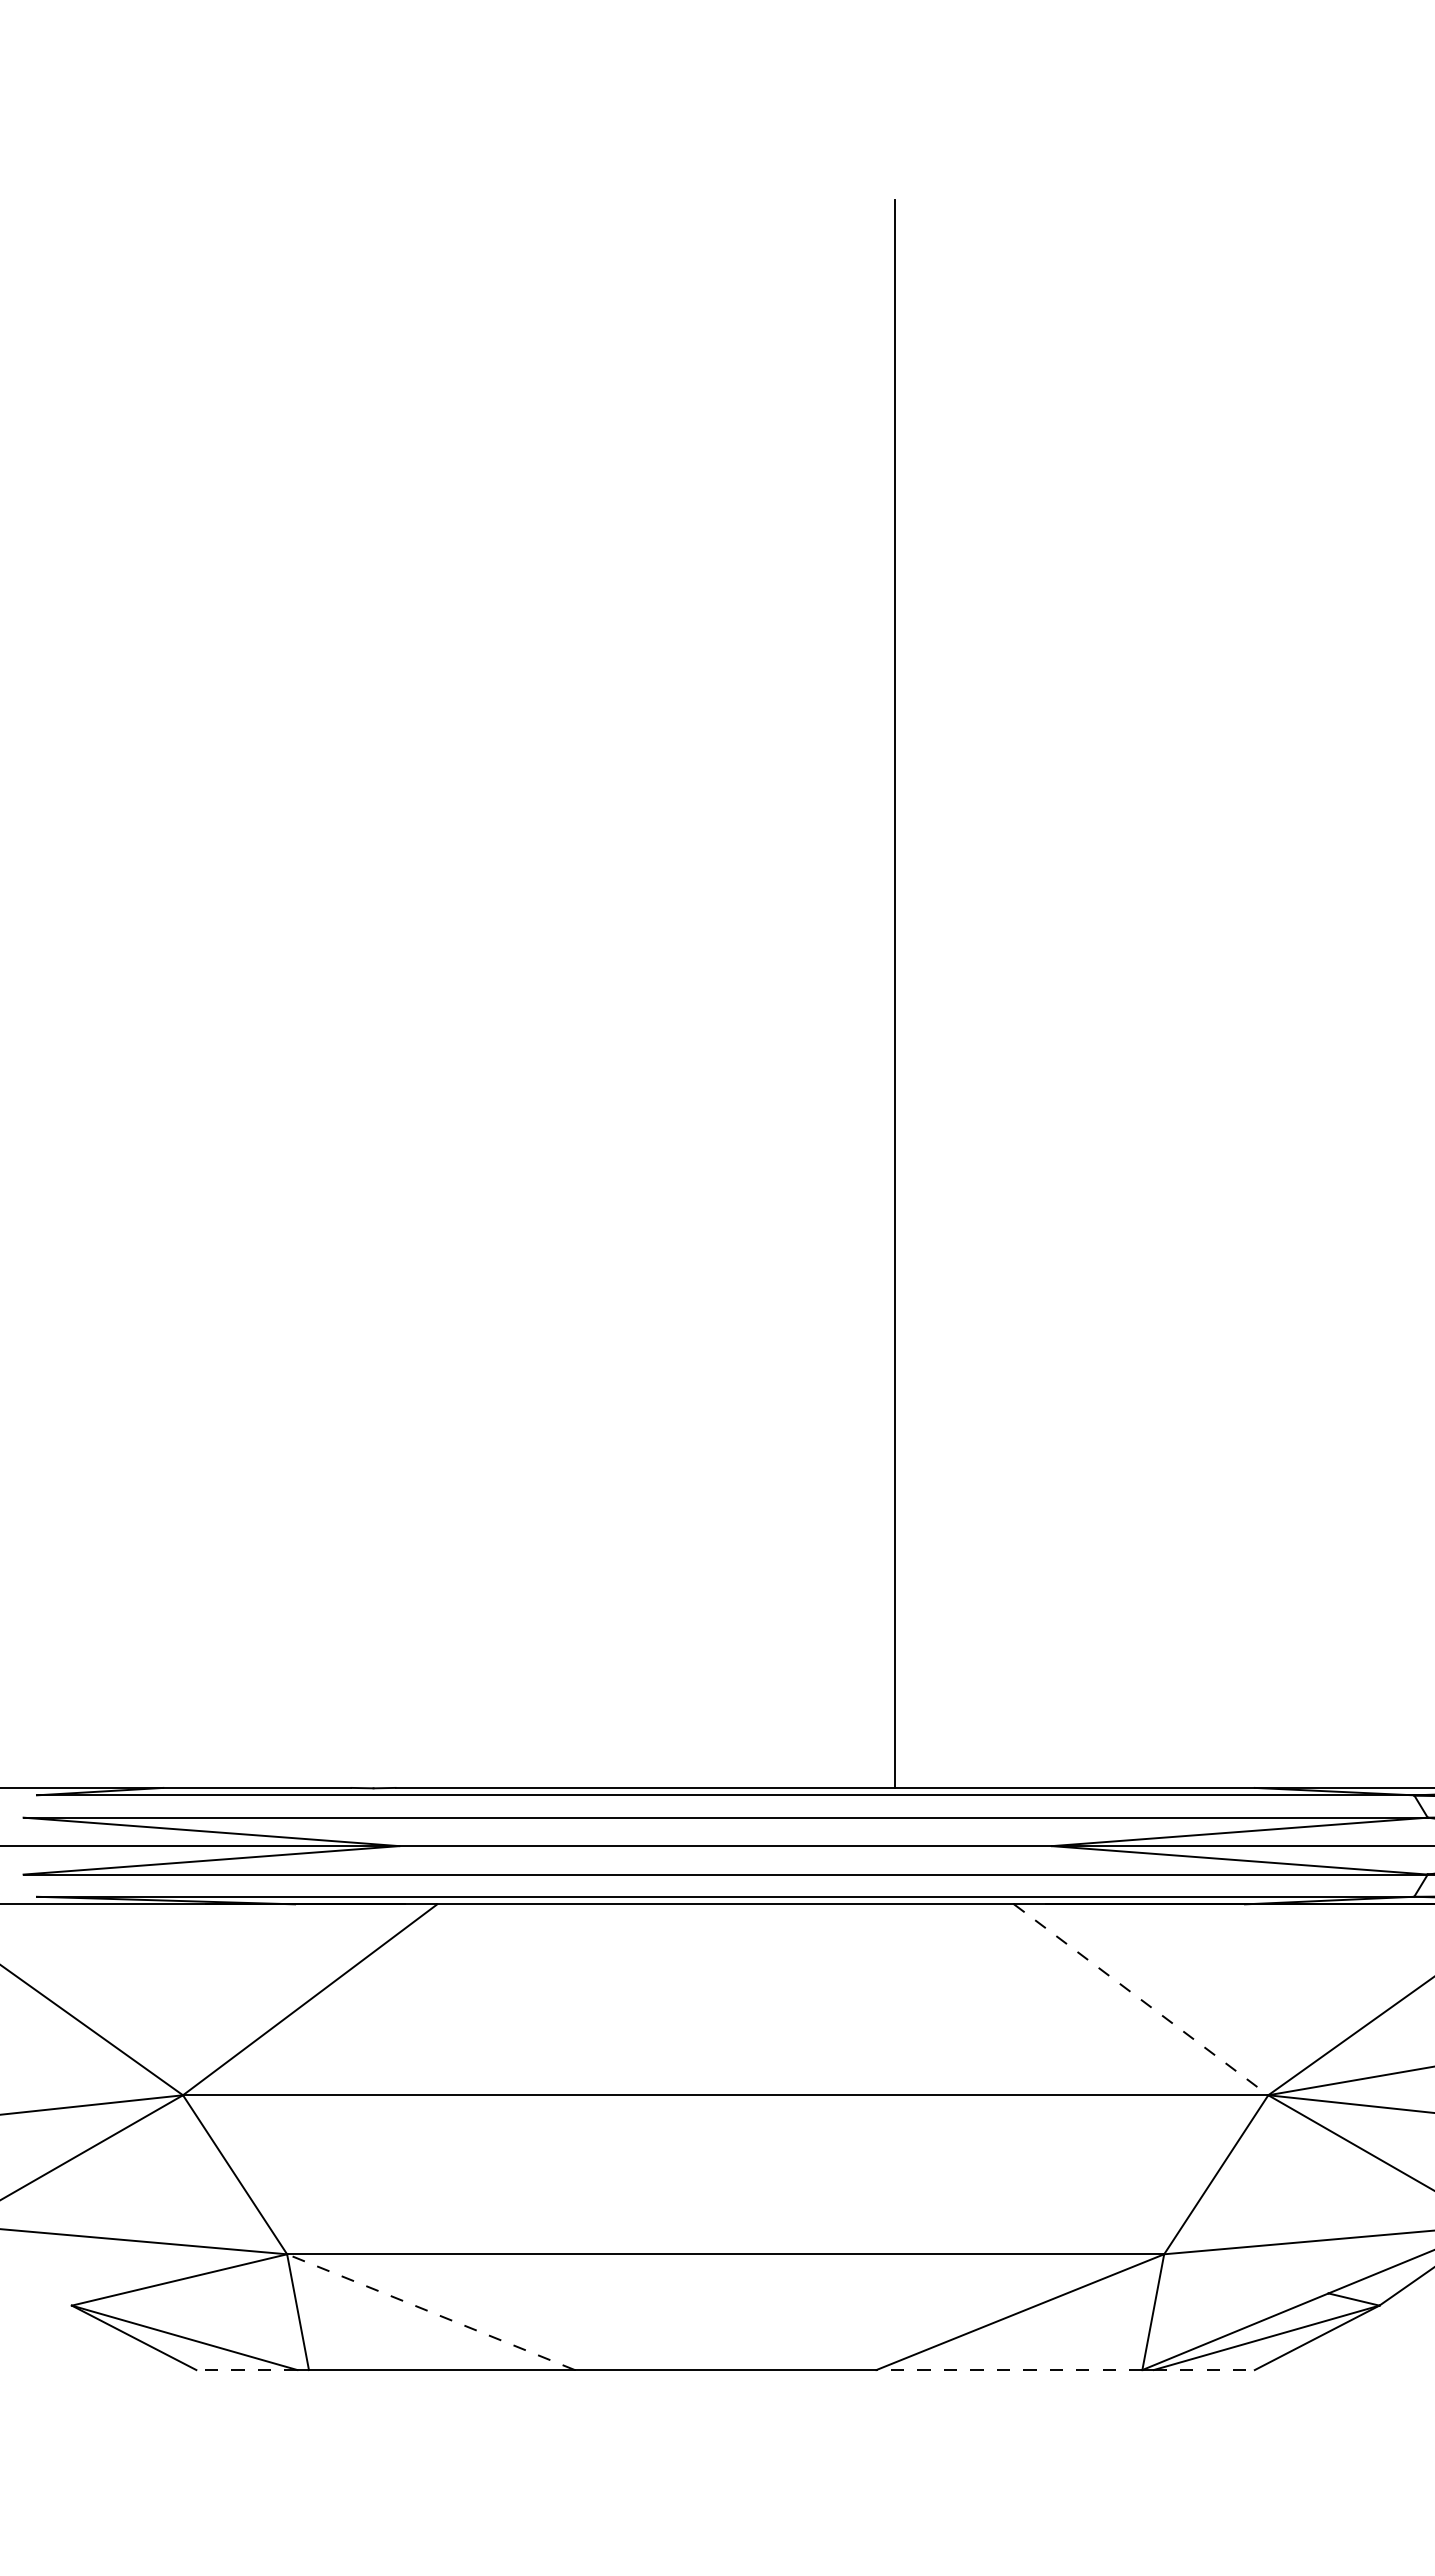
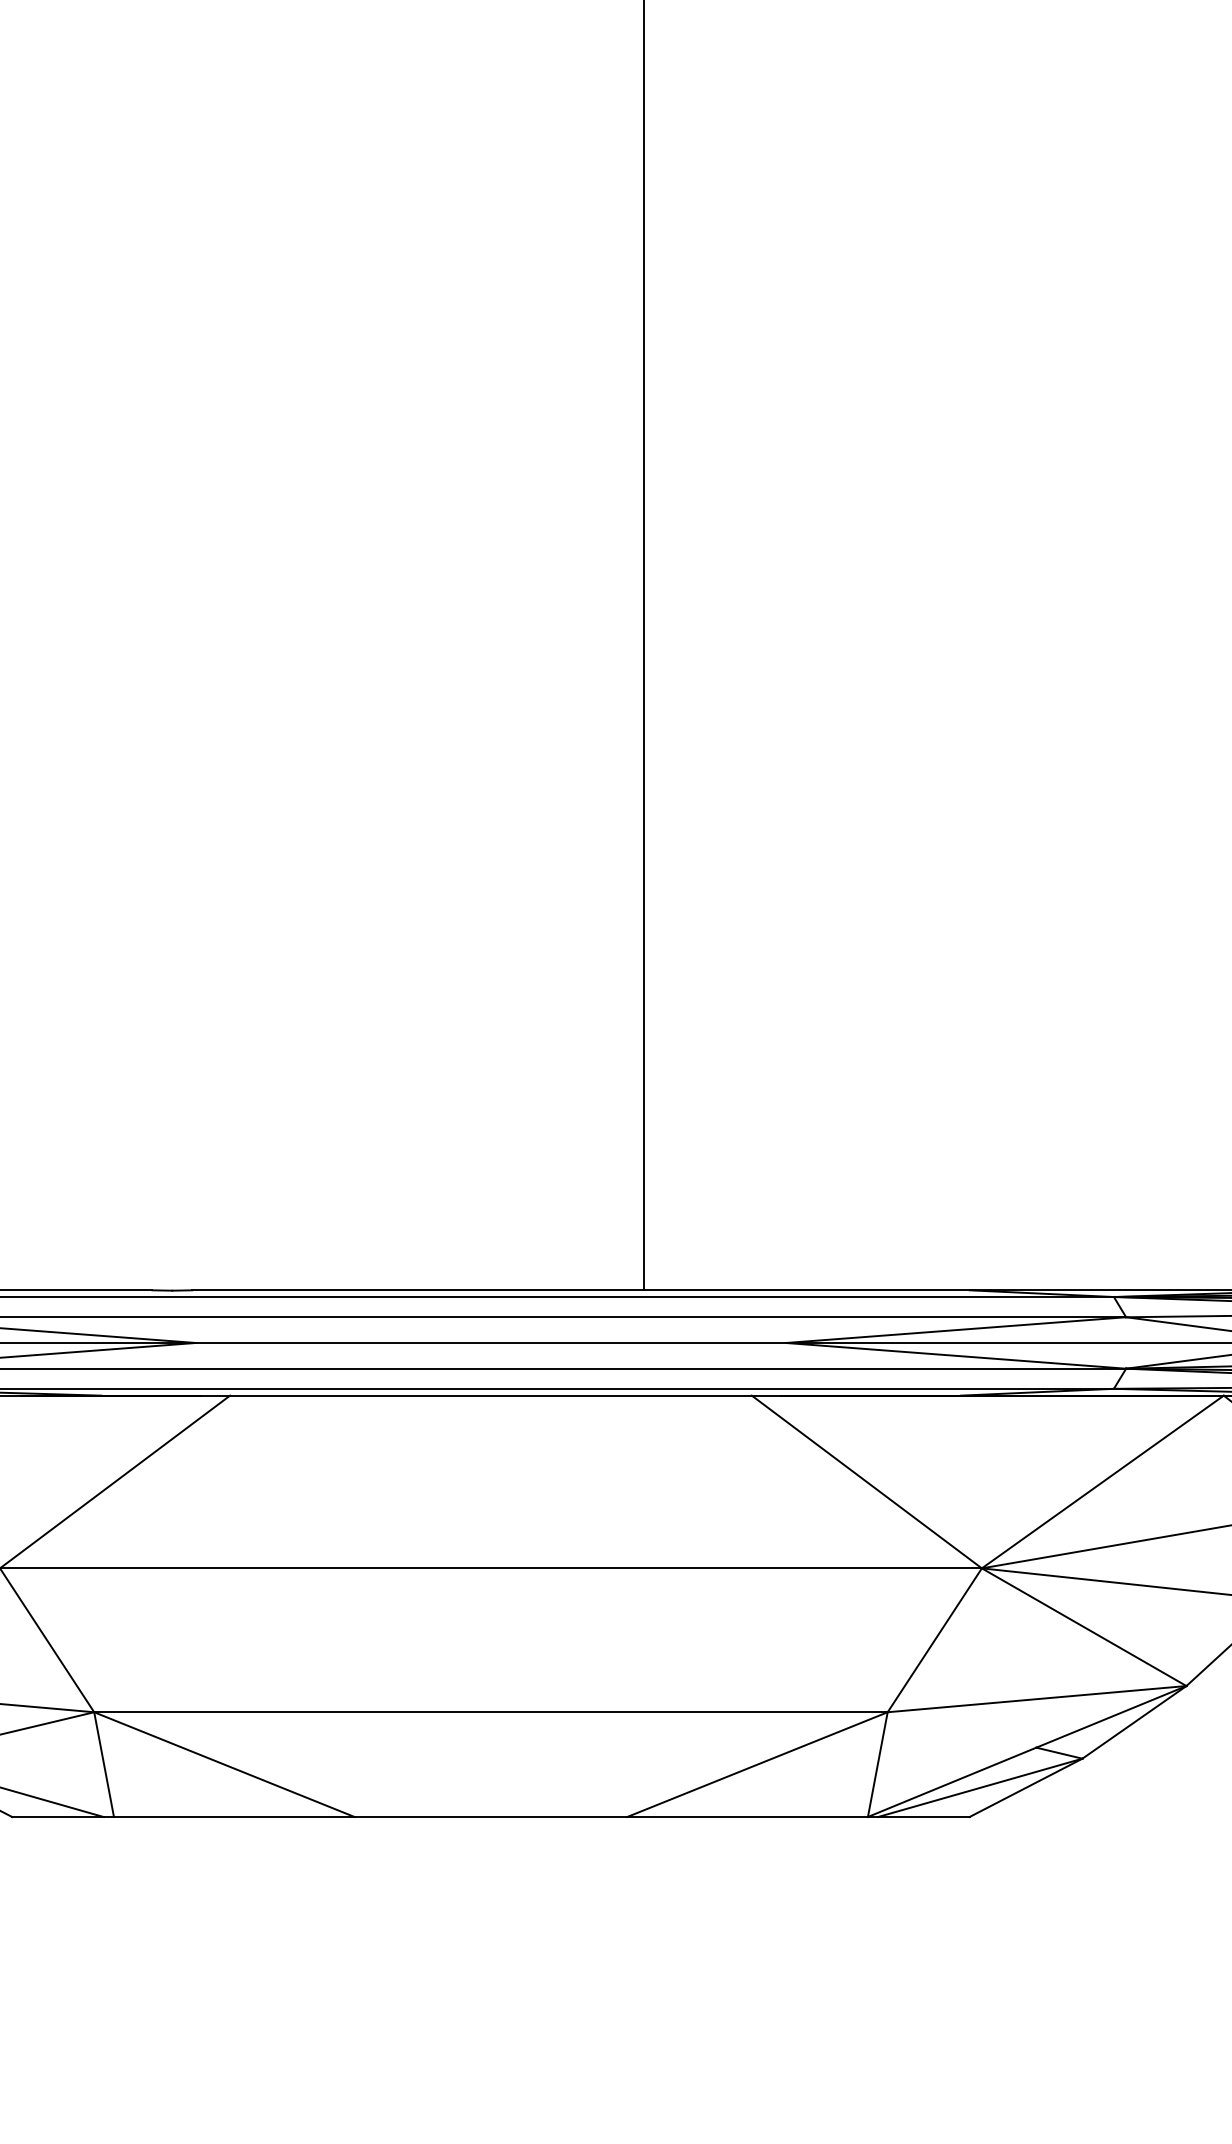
line: (1141, 1999) -> (867, 1481), dashed -> solid
line: (430, 2311) -> (223, 1764), dashed -> solid
line: (246, 2370) -> (57, 1817), dashed -> solid
line: (1009, 2370) -> (747, 1817), dashed -> solid
line: (1204, 2370) -> (924, 1817), dashed -> solid

